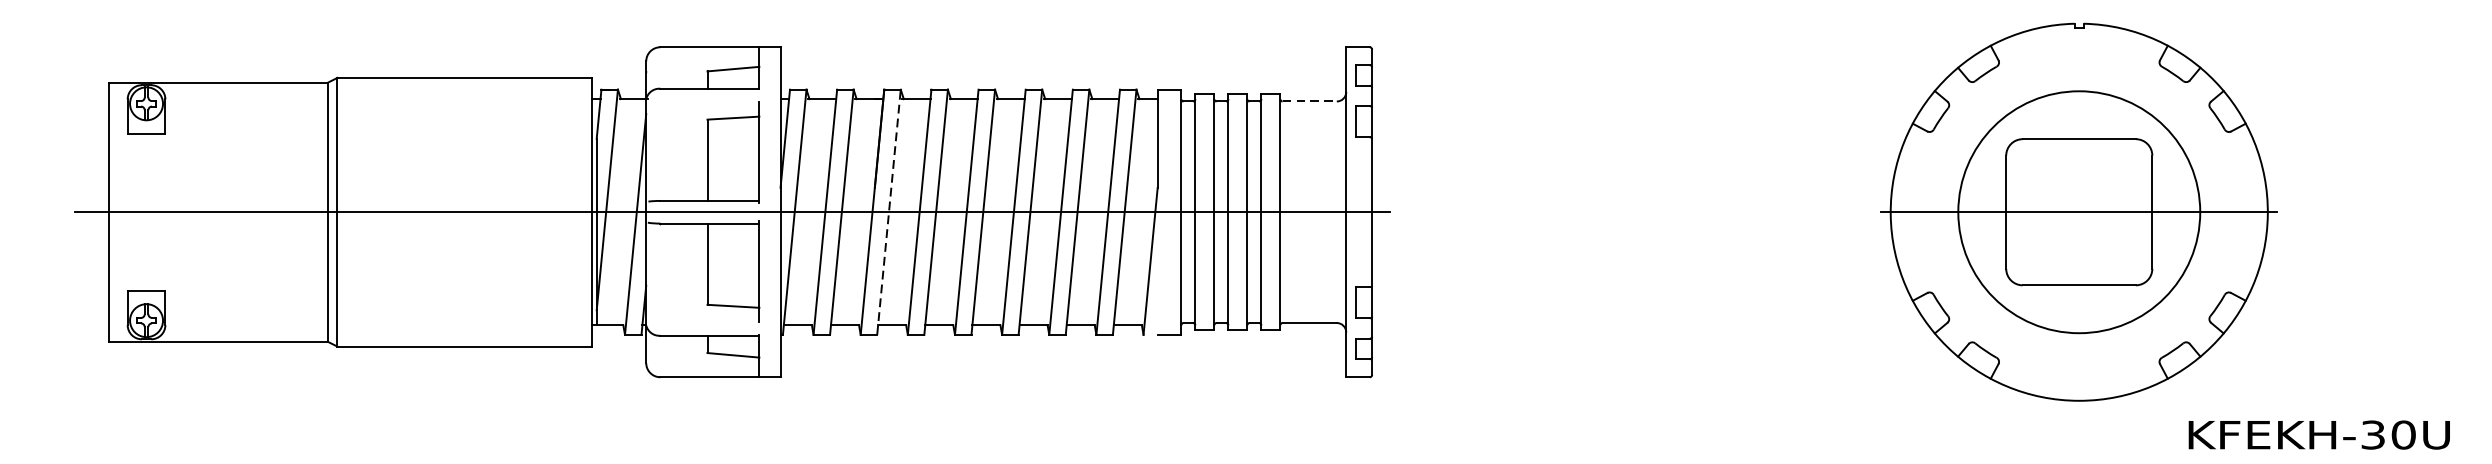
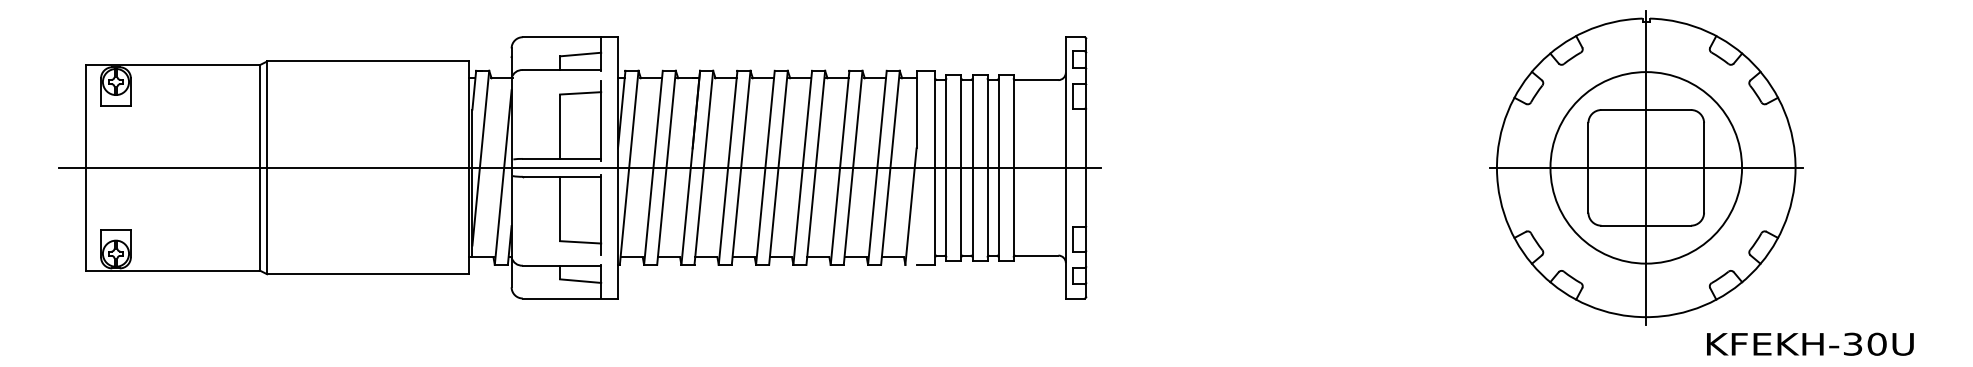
line: (1310, 101) -> (1037, 80), dashed -> solid
line: (888, 211) -> (703, 167), dashed -> solid
line: (2079, 211) -> (1646, 167), added
text: (2319, 434) -> (1810, 343), moved

